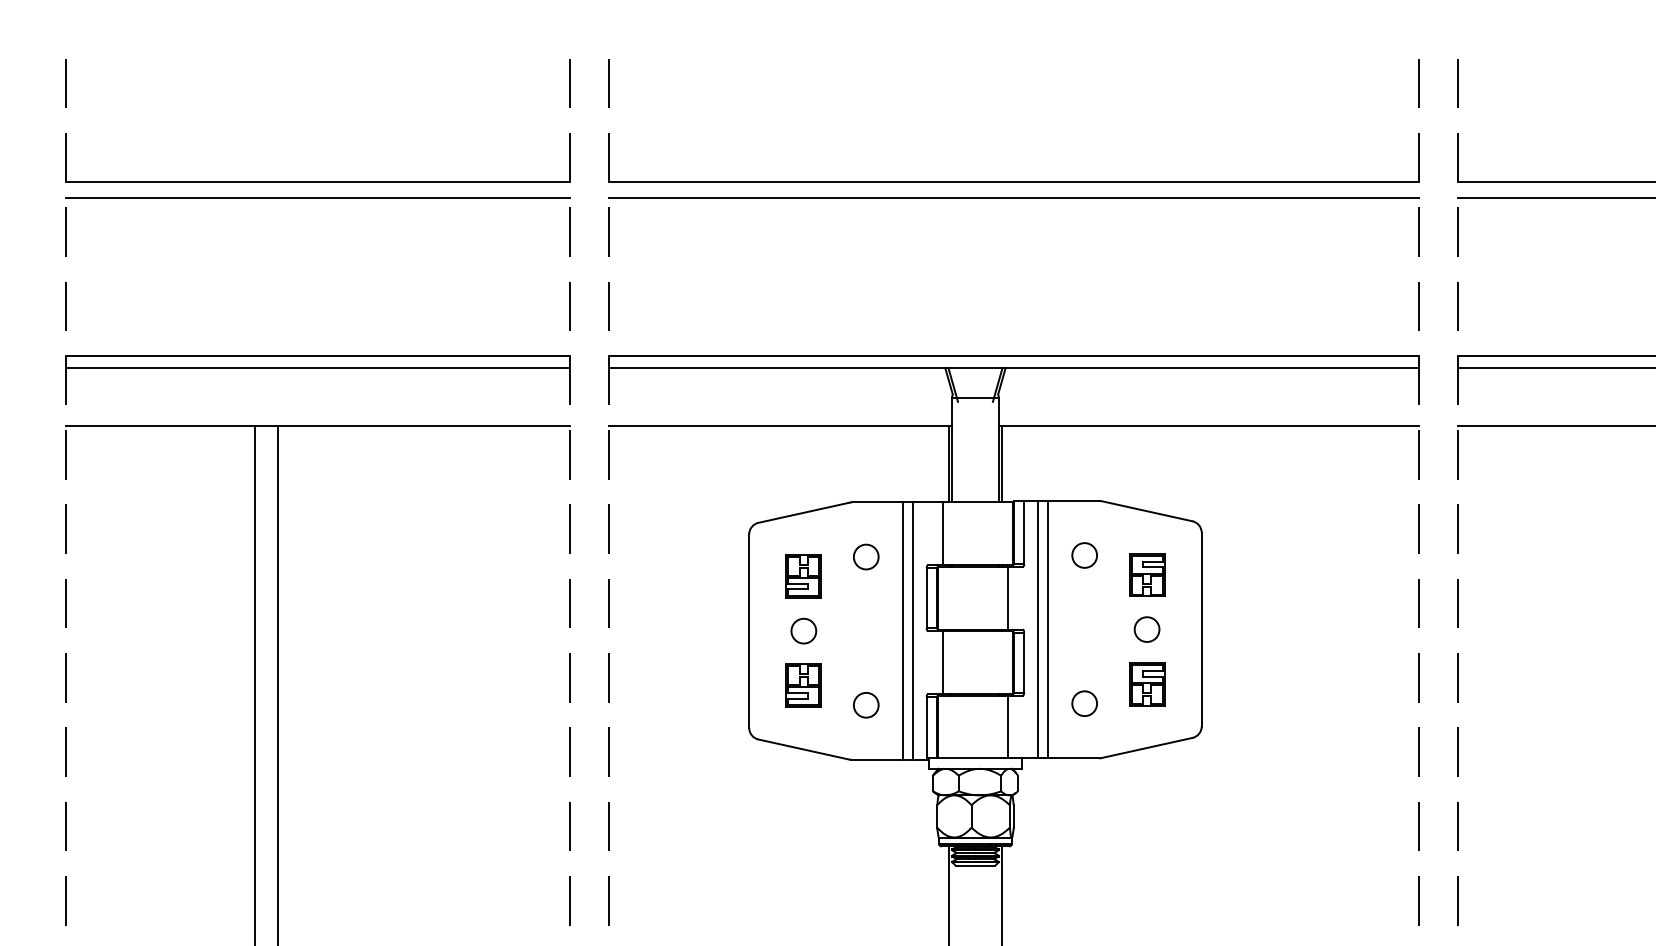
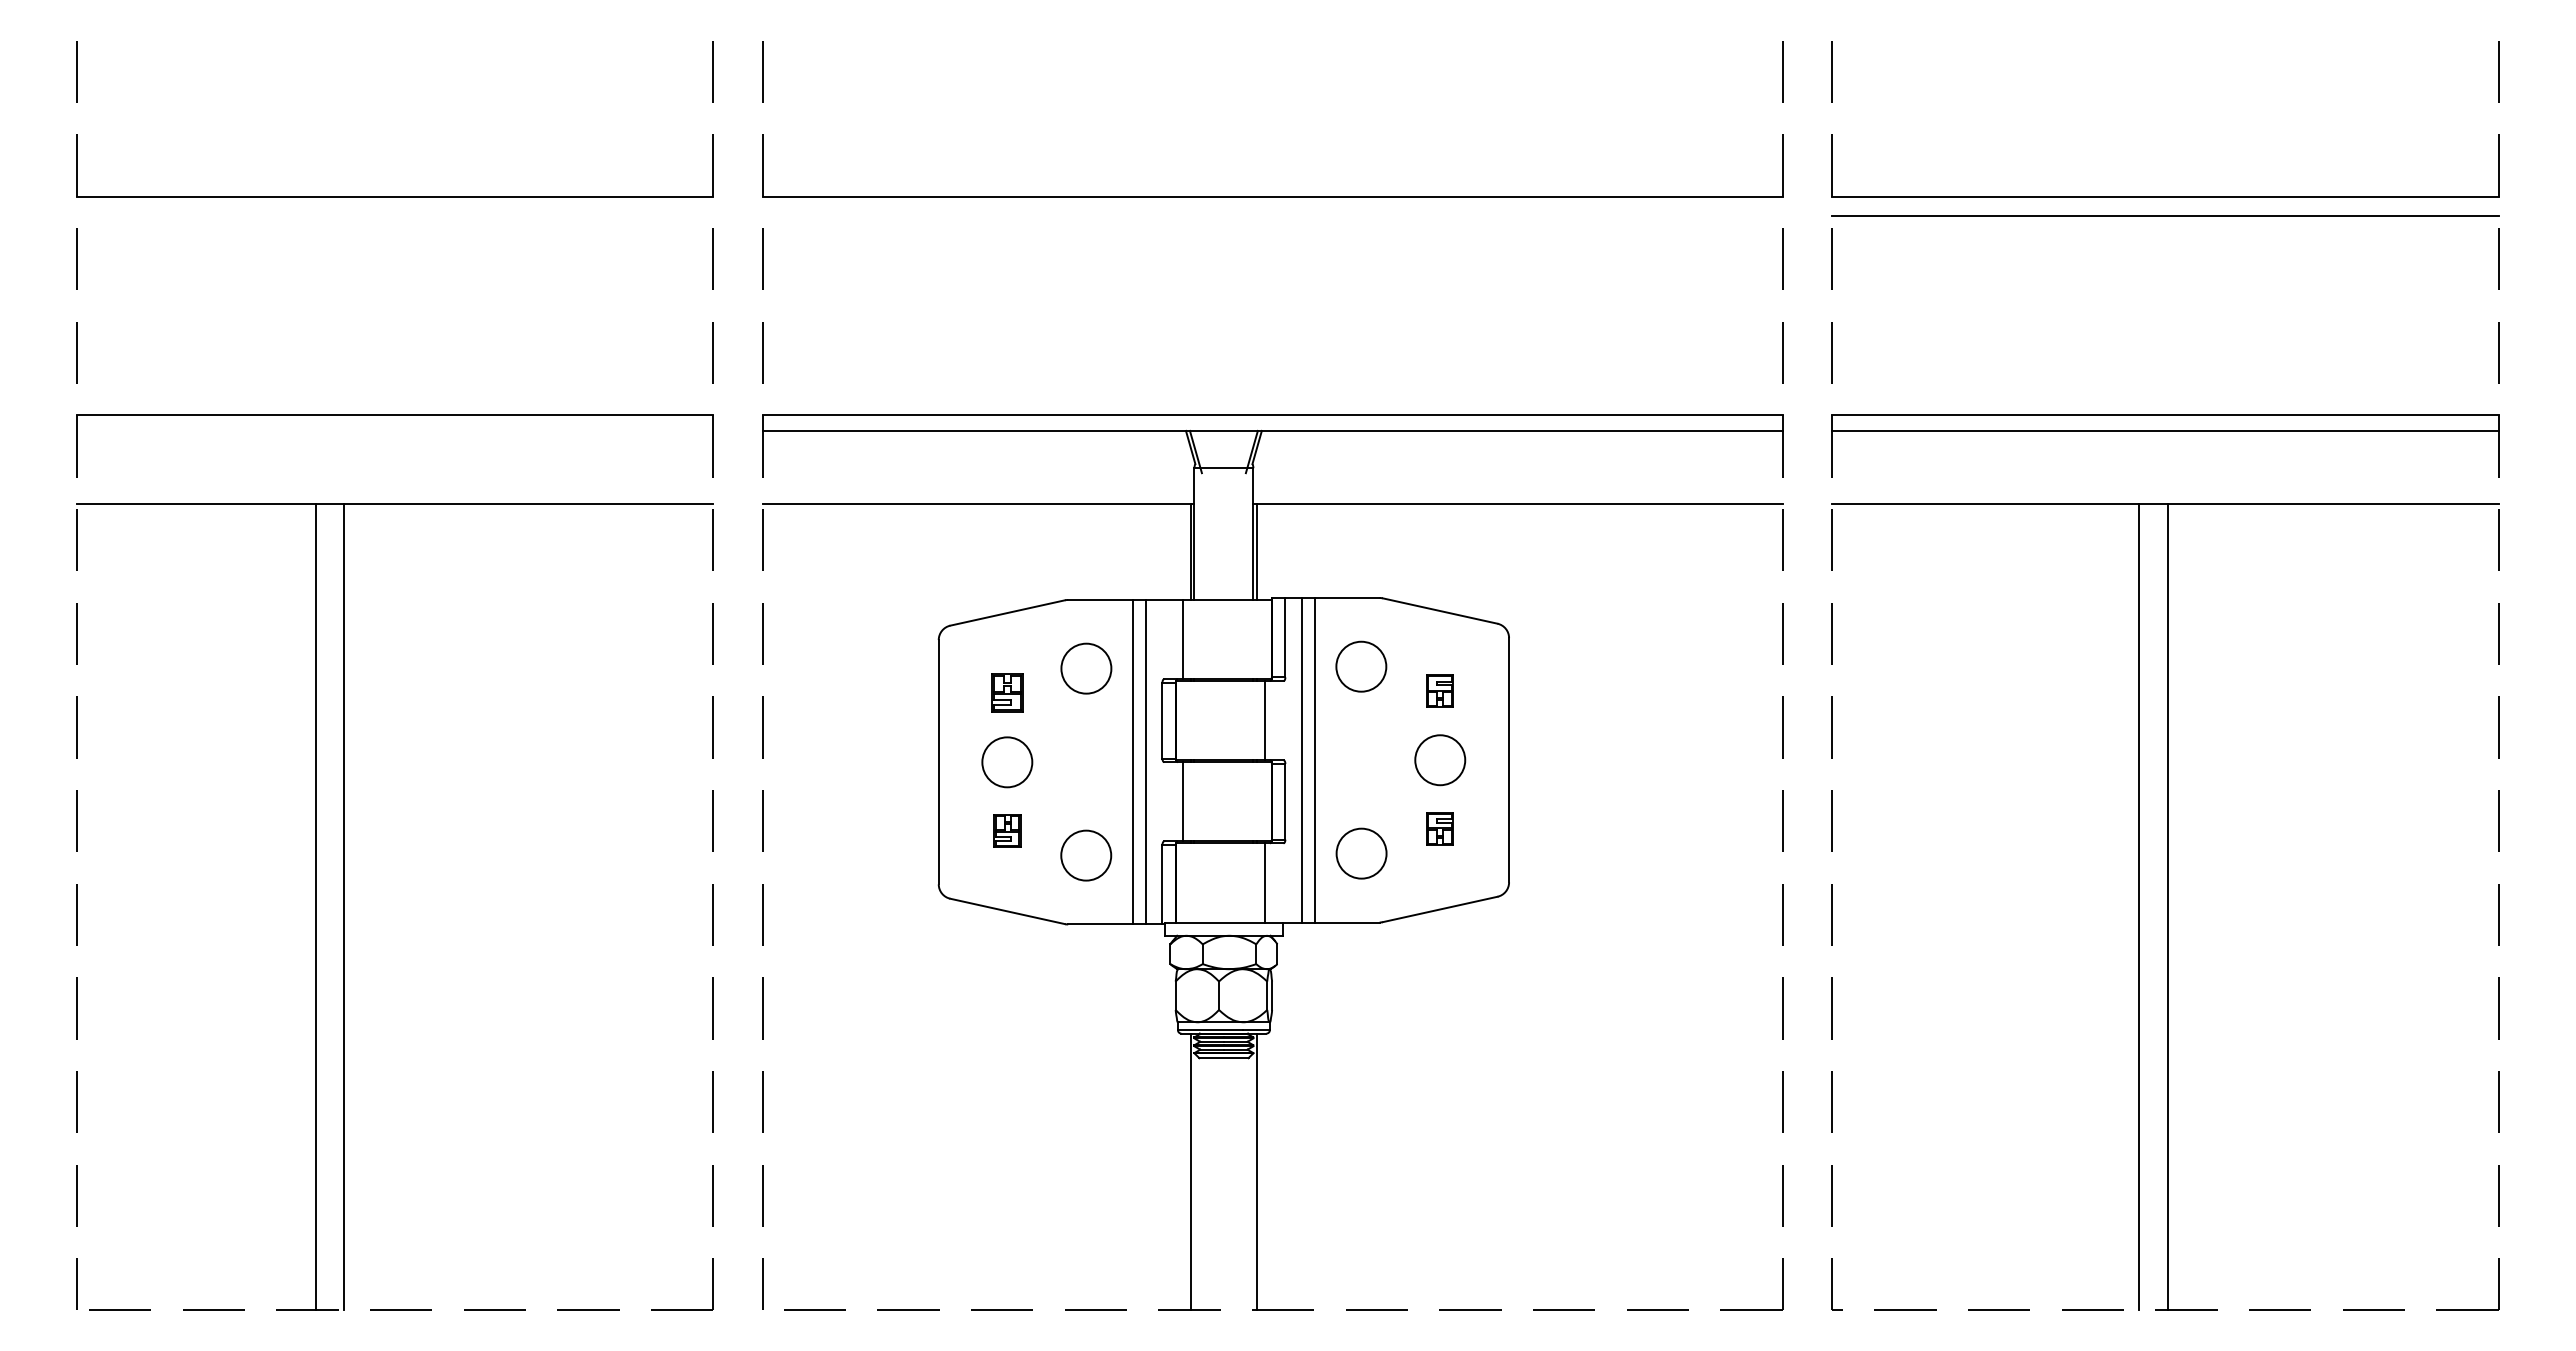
line: (318, 198) -> (395, 216), removed
line: (1014, 198) -> (1272, 216), removed
line: (318, 368) -> (395, 430), removed
circle: (1084, 555) -> (1361, 666), size x1.6
circle: (865, 556) -> (1085, 668), size x1.6
part: (1146, 574) -> (1439, 690), size x0.6
part: (803, 575) -> (1007, 692), size x0.7
circle: (1146, 629) -> (1439, 759), size x1.6
circle: (803, 630) -> (1007, 761), size x1.6
part: (1146, 683) -> (1439, 828), size x0.6
part: (803, 685) -> (1007, 830), size x0.6
circle: (1084, 703) -> (1361, 853), size x1.6
circle: (865, 705) -> (1085, 855), size x1.6

